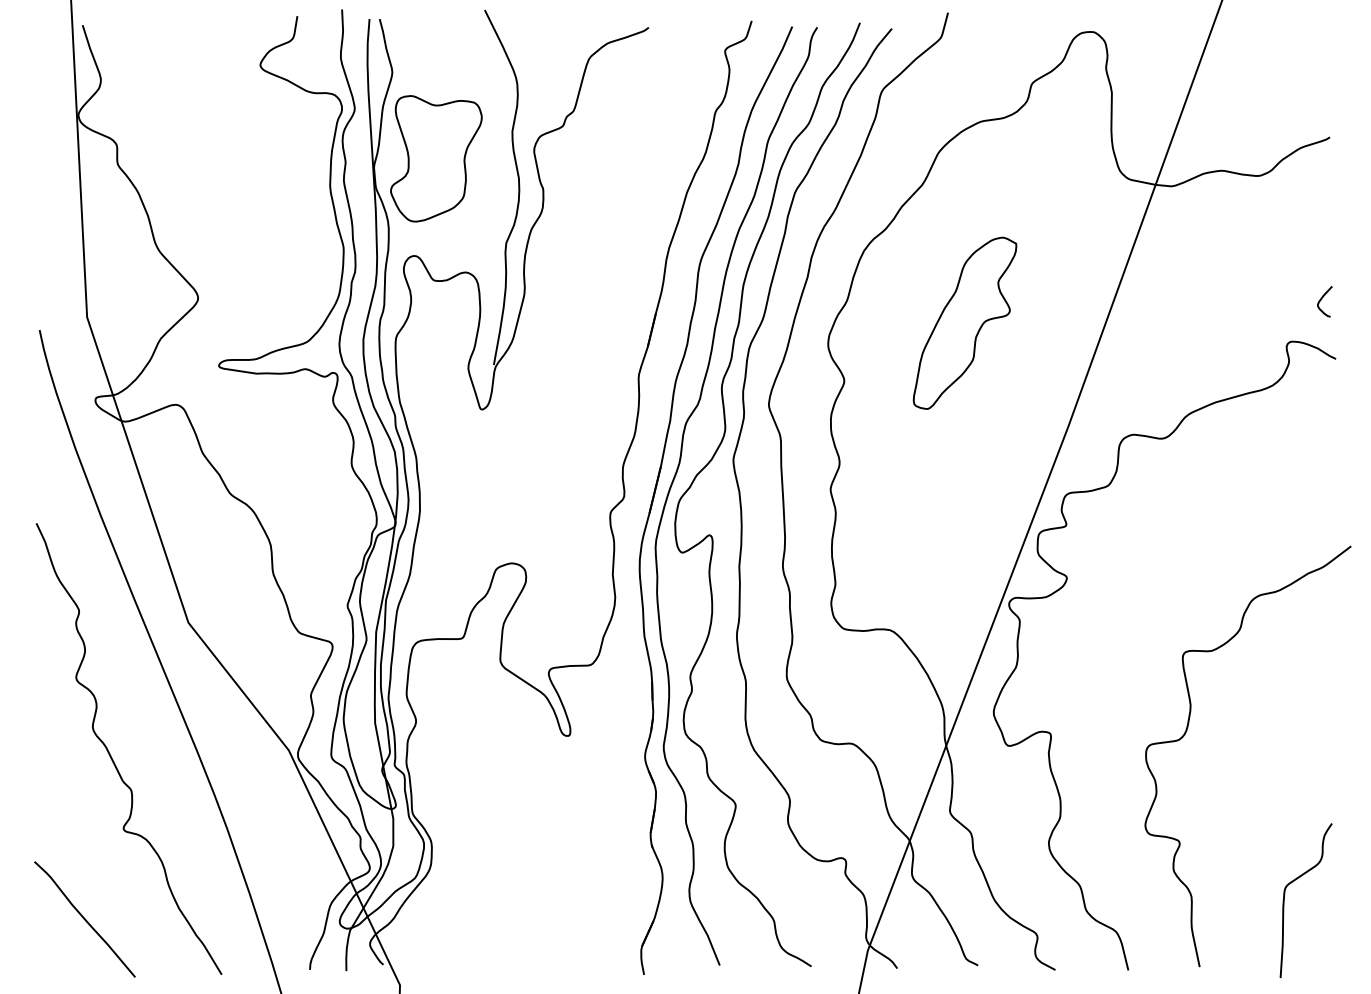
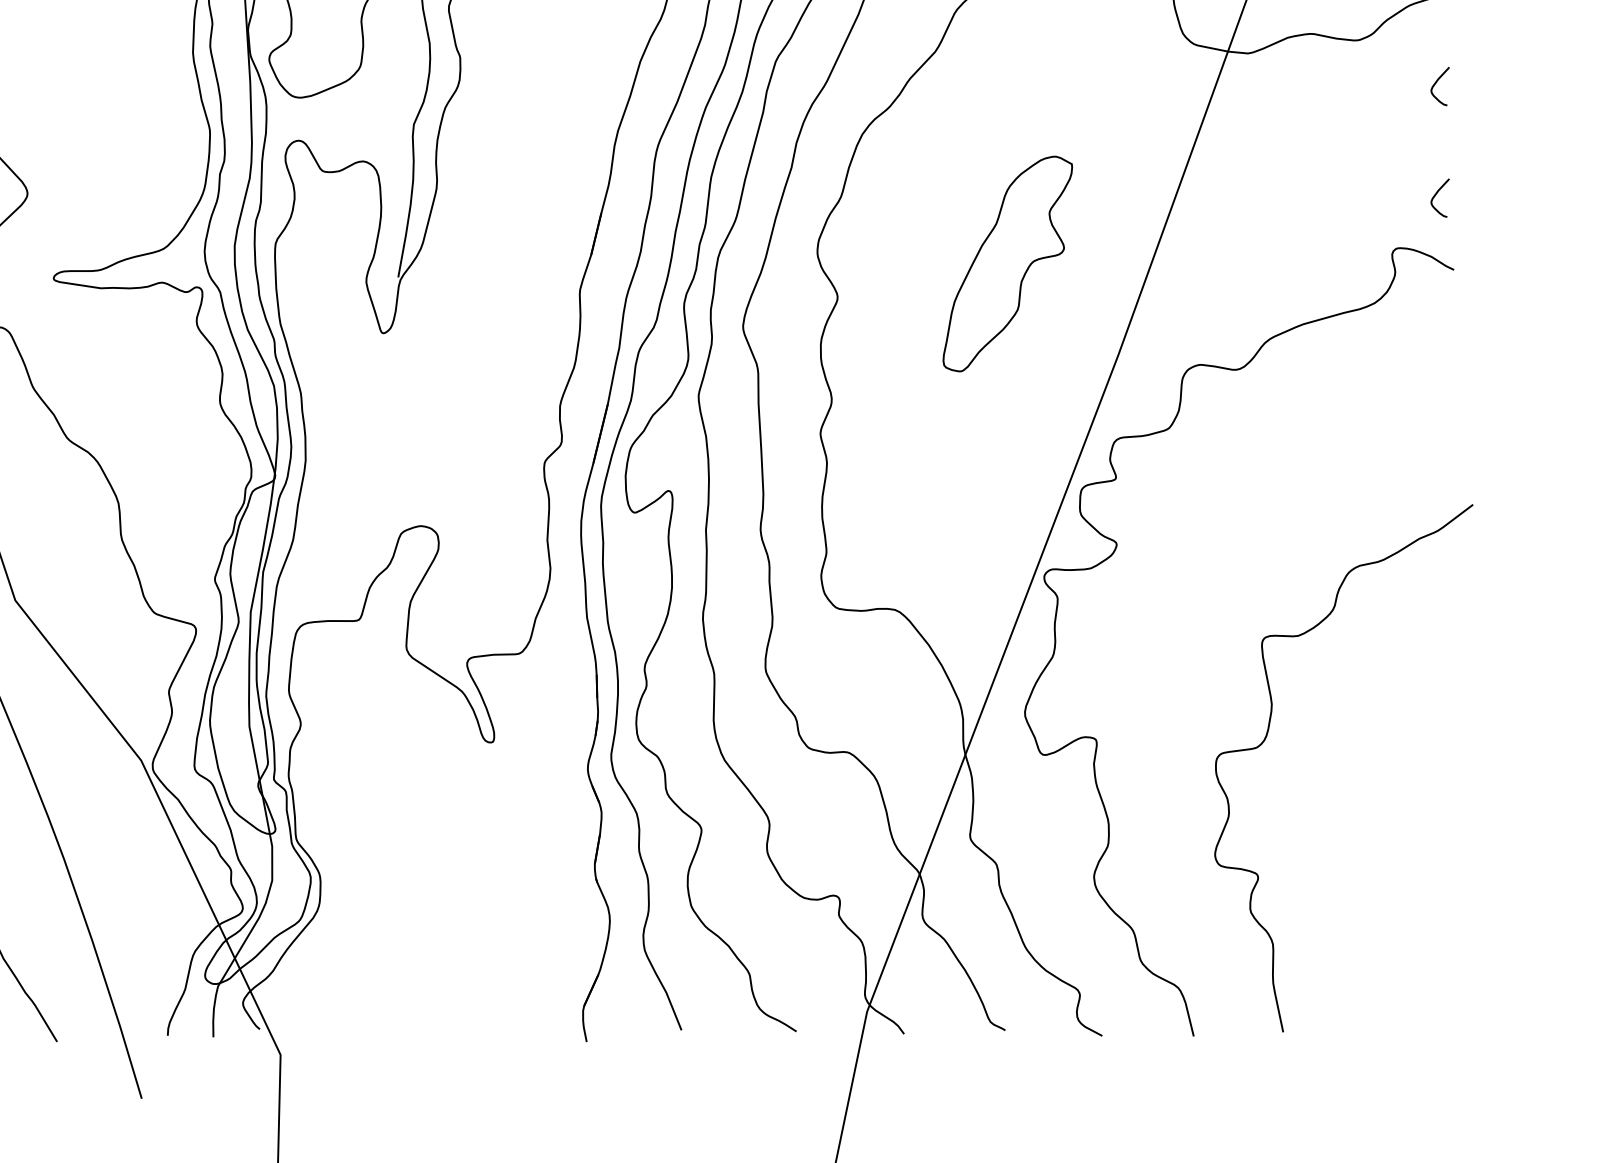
curve: (1321, 211) -> (1435, 84), added
part: (964, 322) -> (1007, 262), moved
curve: (1285, 895) -> (1390, 942), removed

